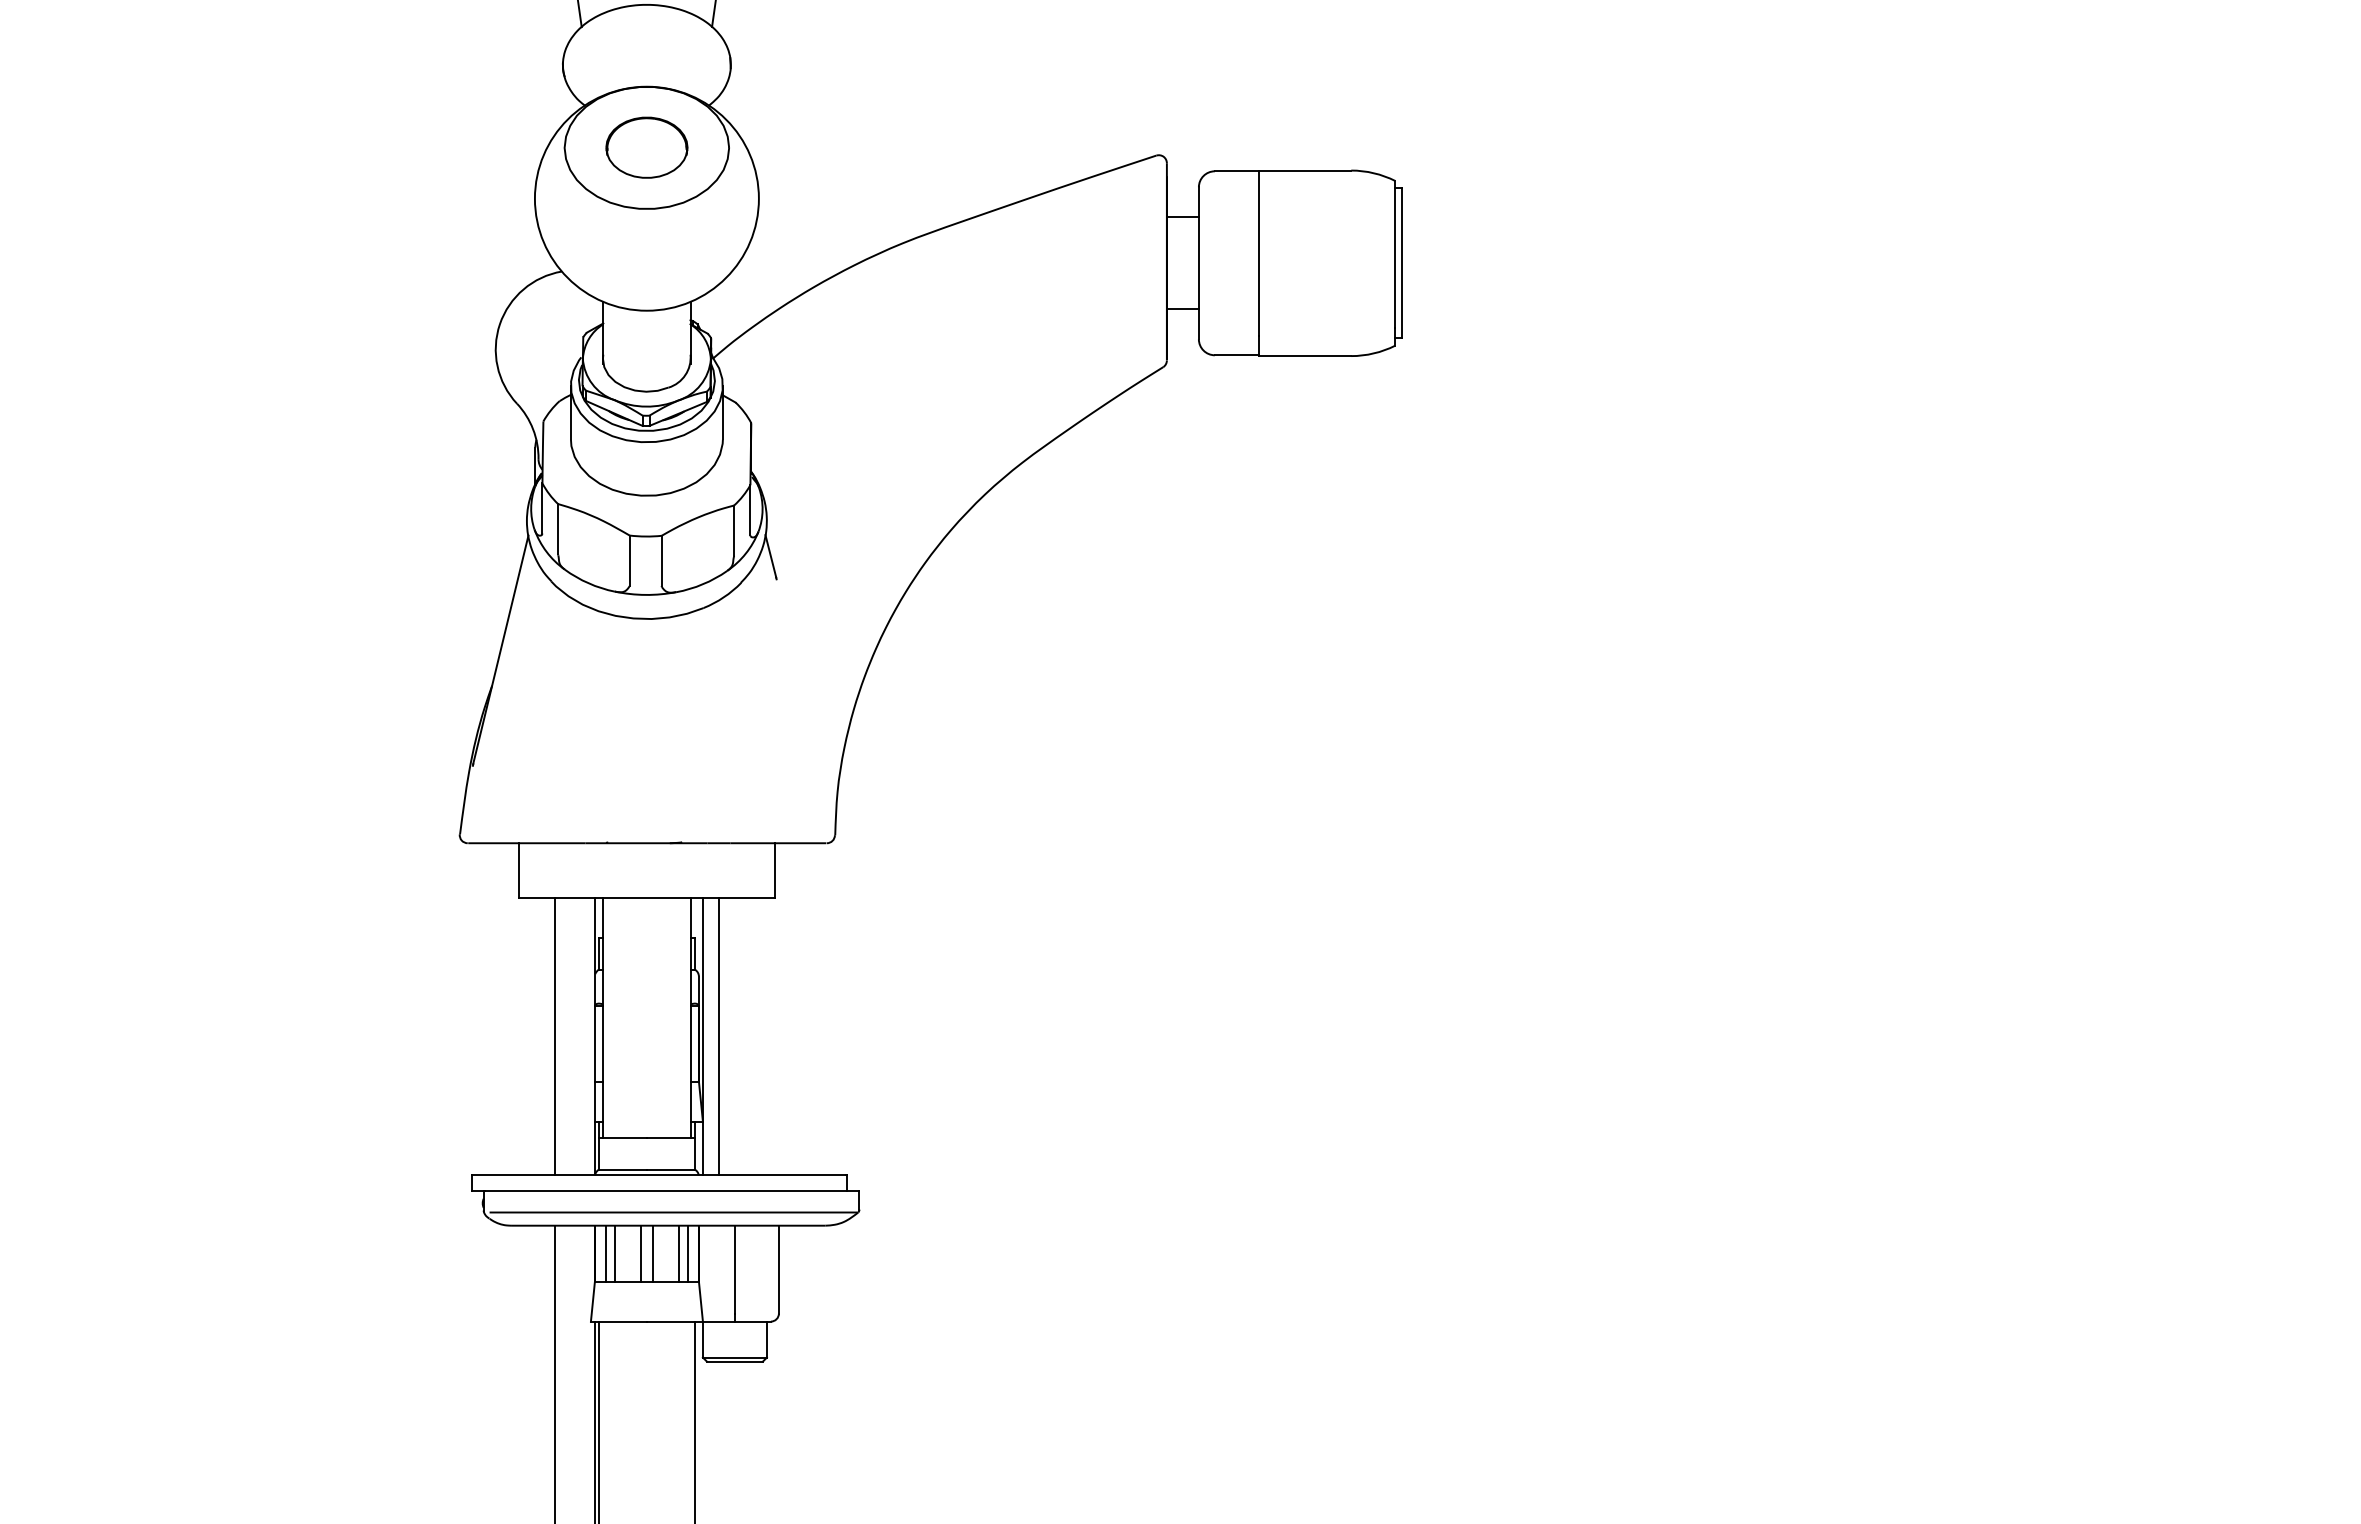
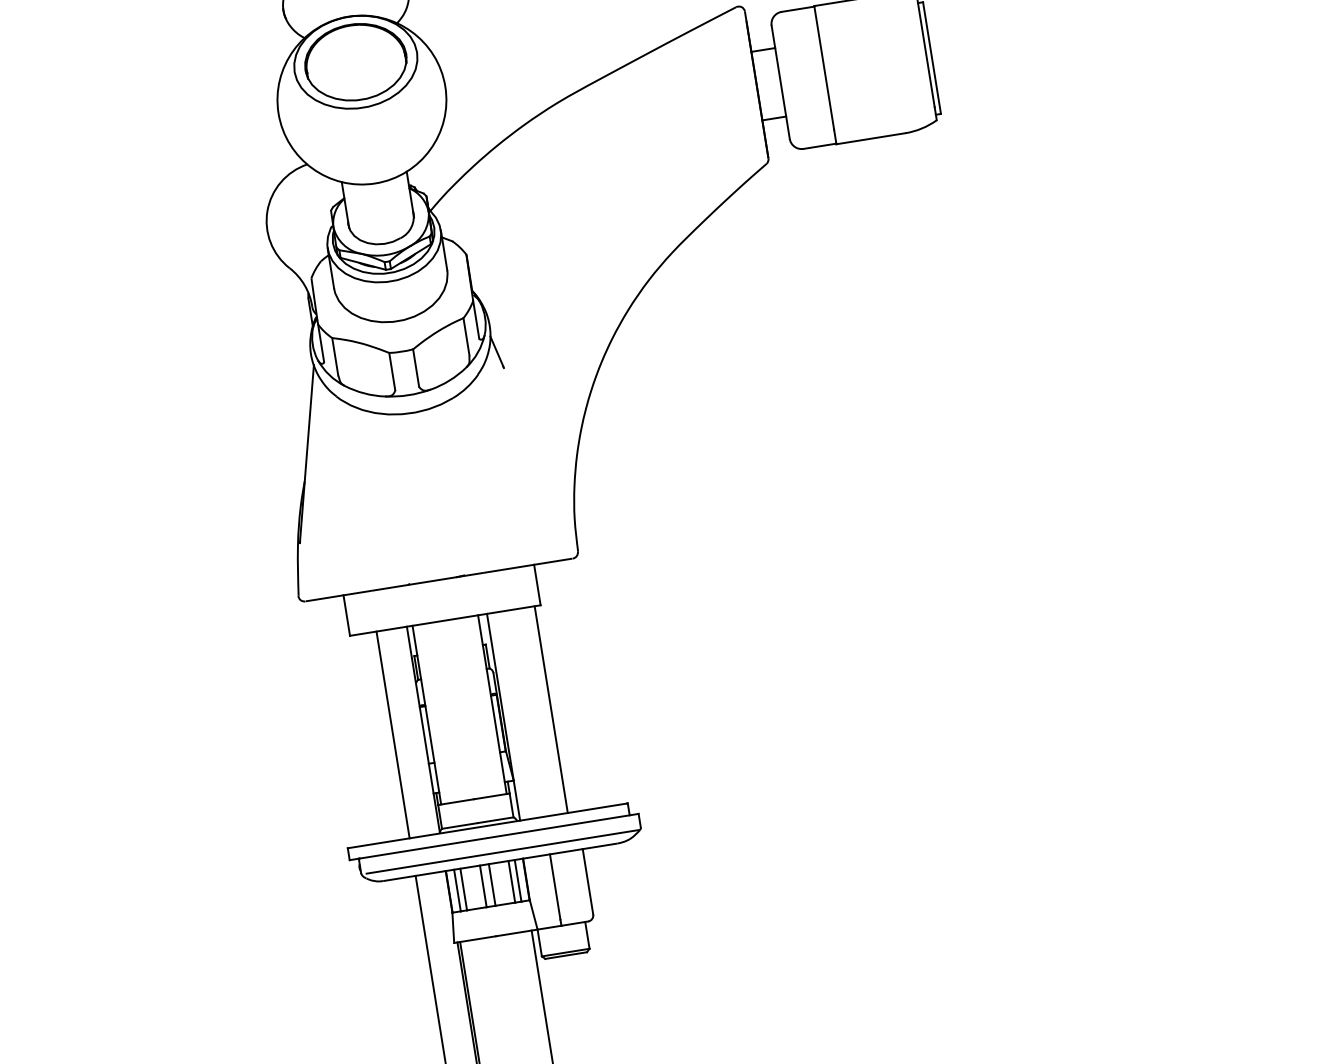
part: (646, 147) -> (355, 61), size x1.67
line: (718, 1036) -> (550, 709), moved

